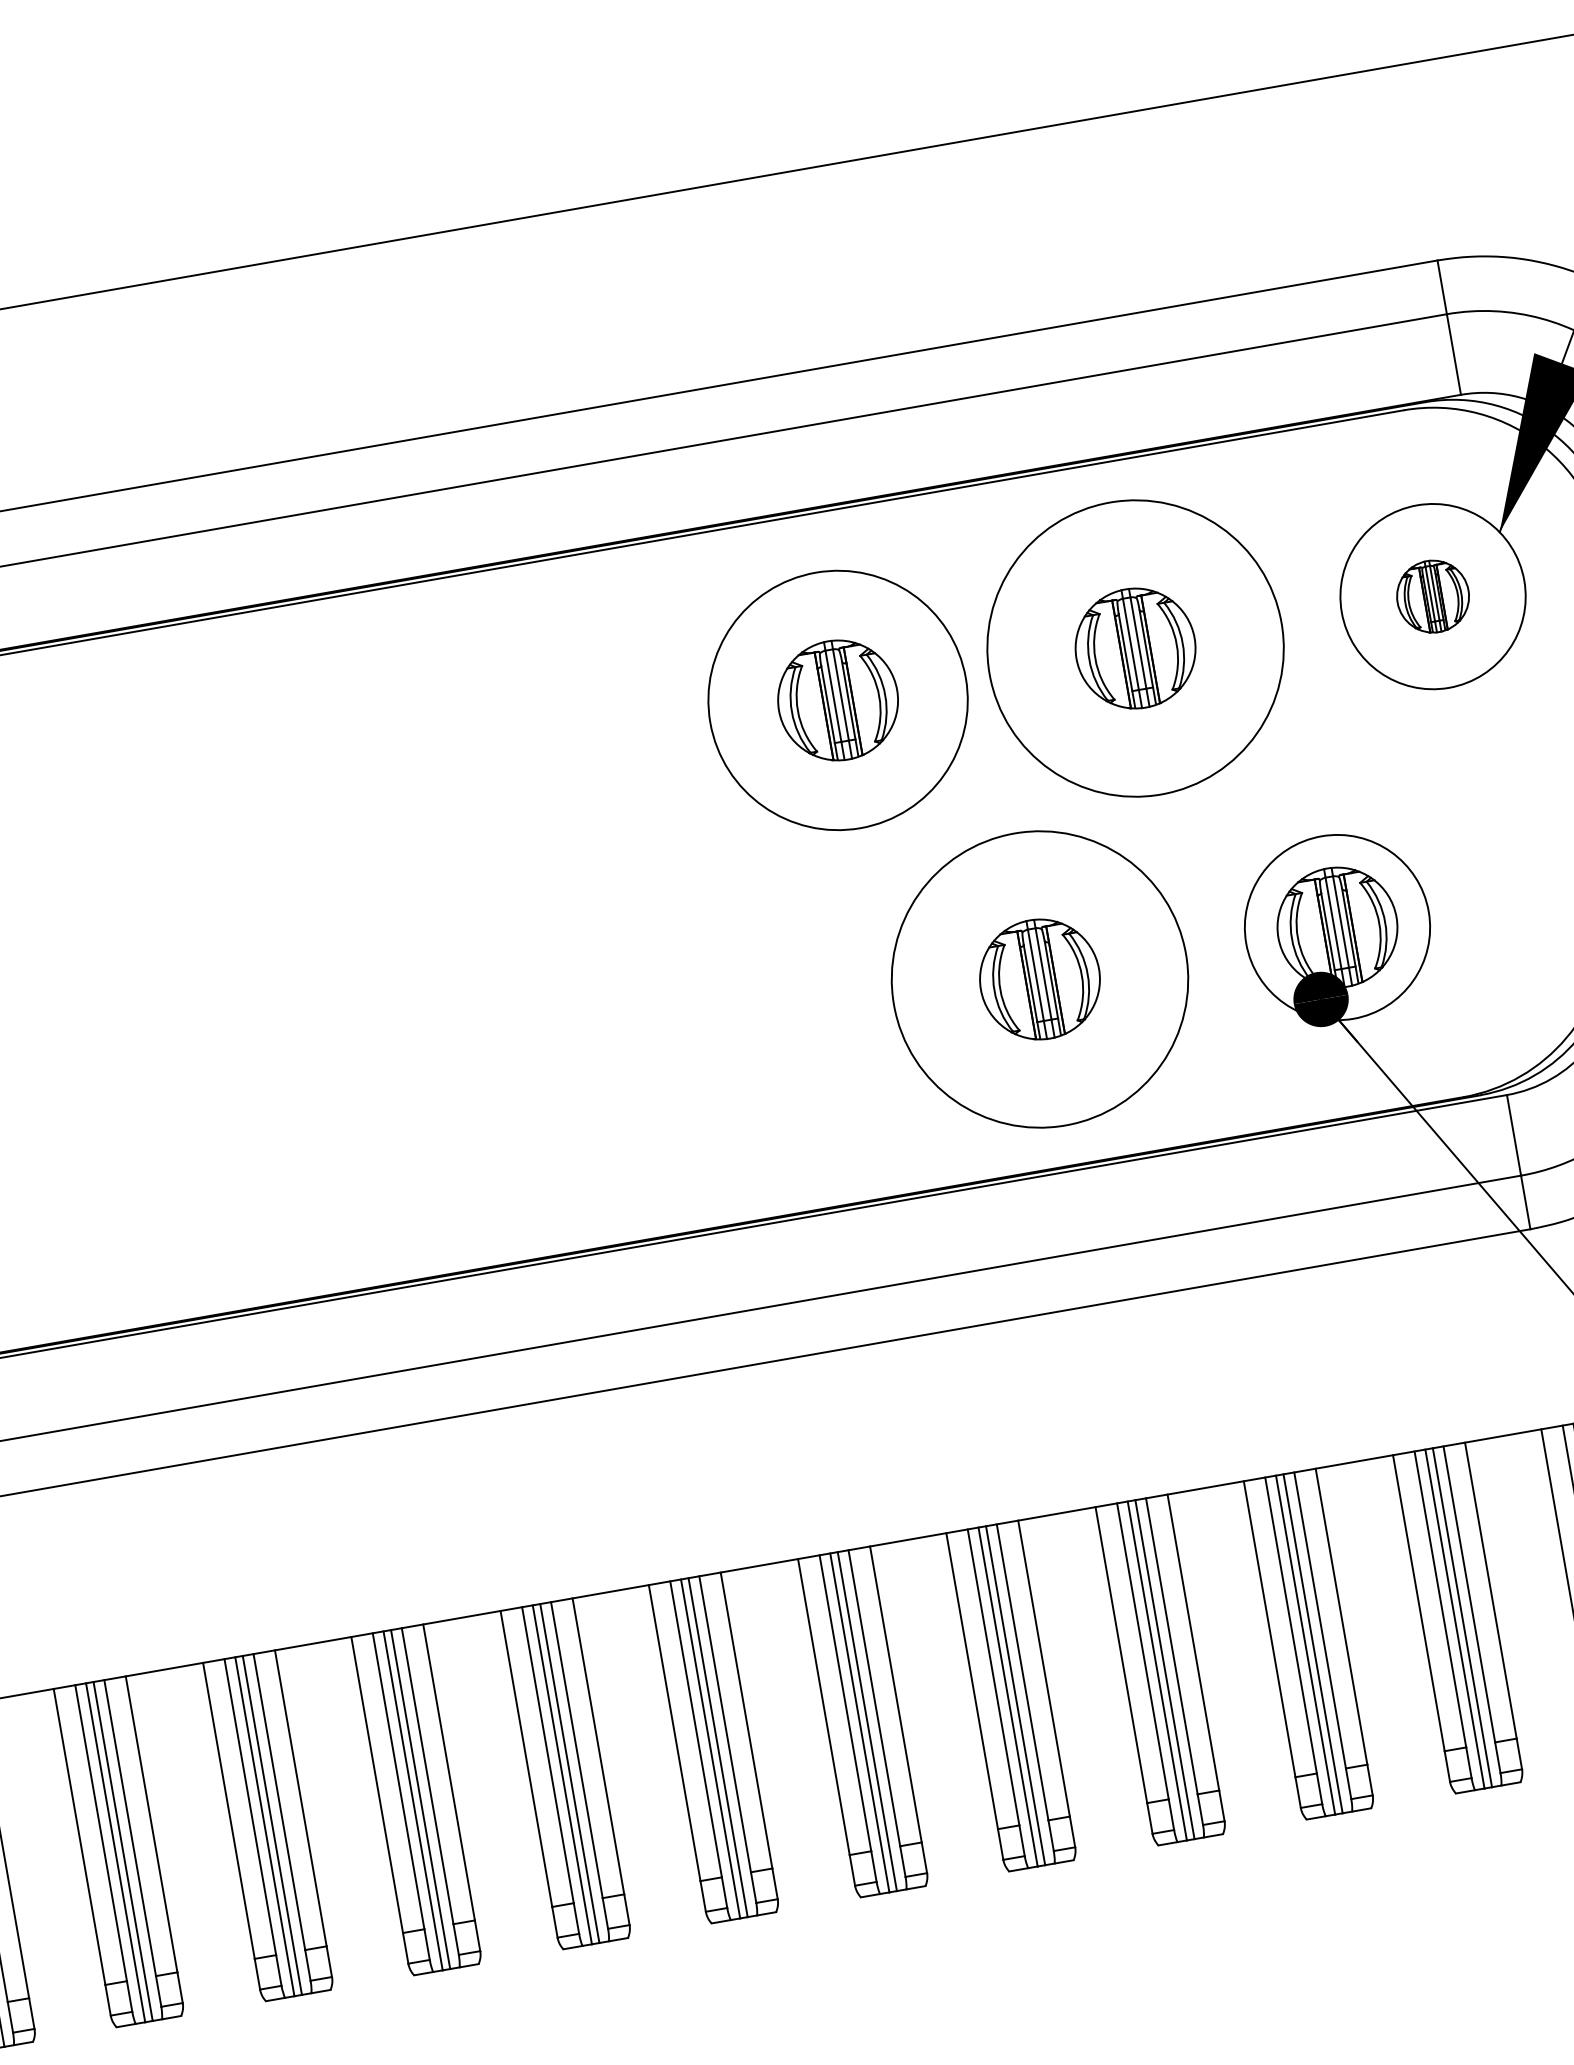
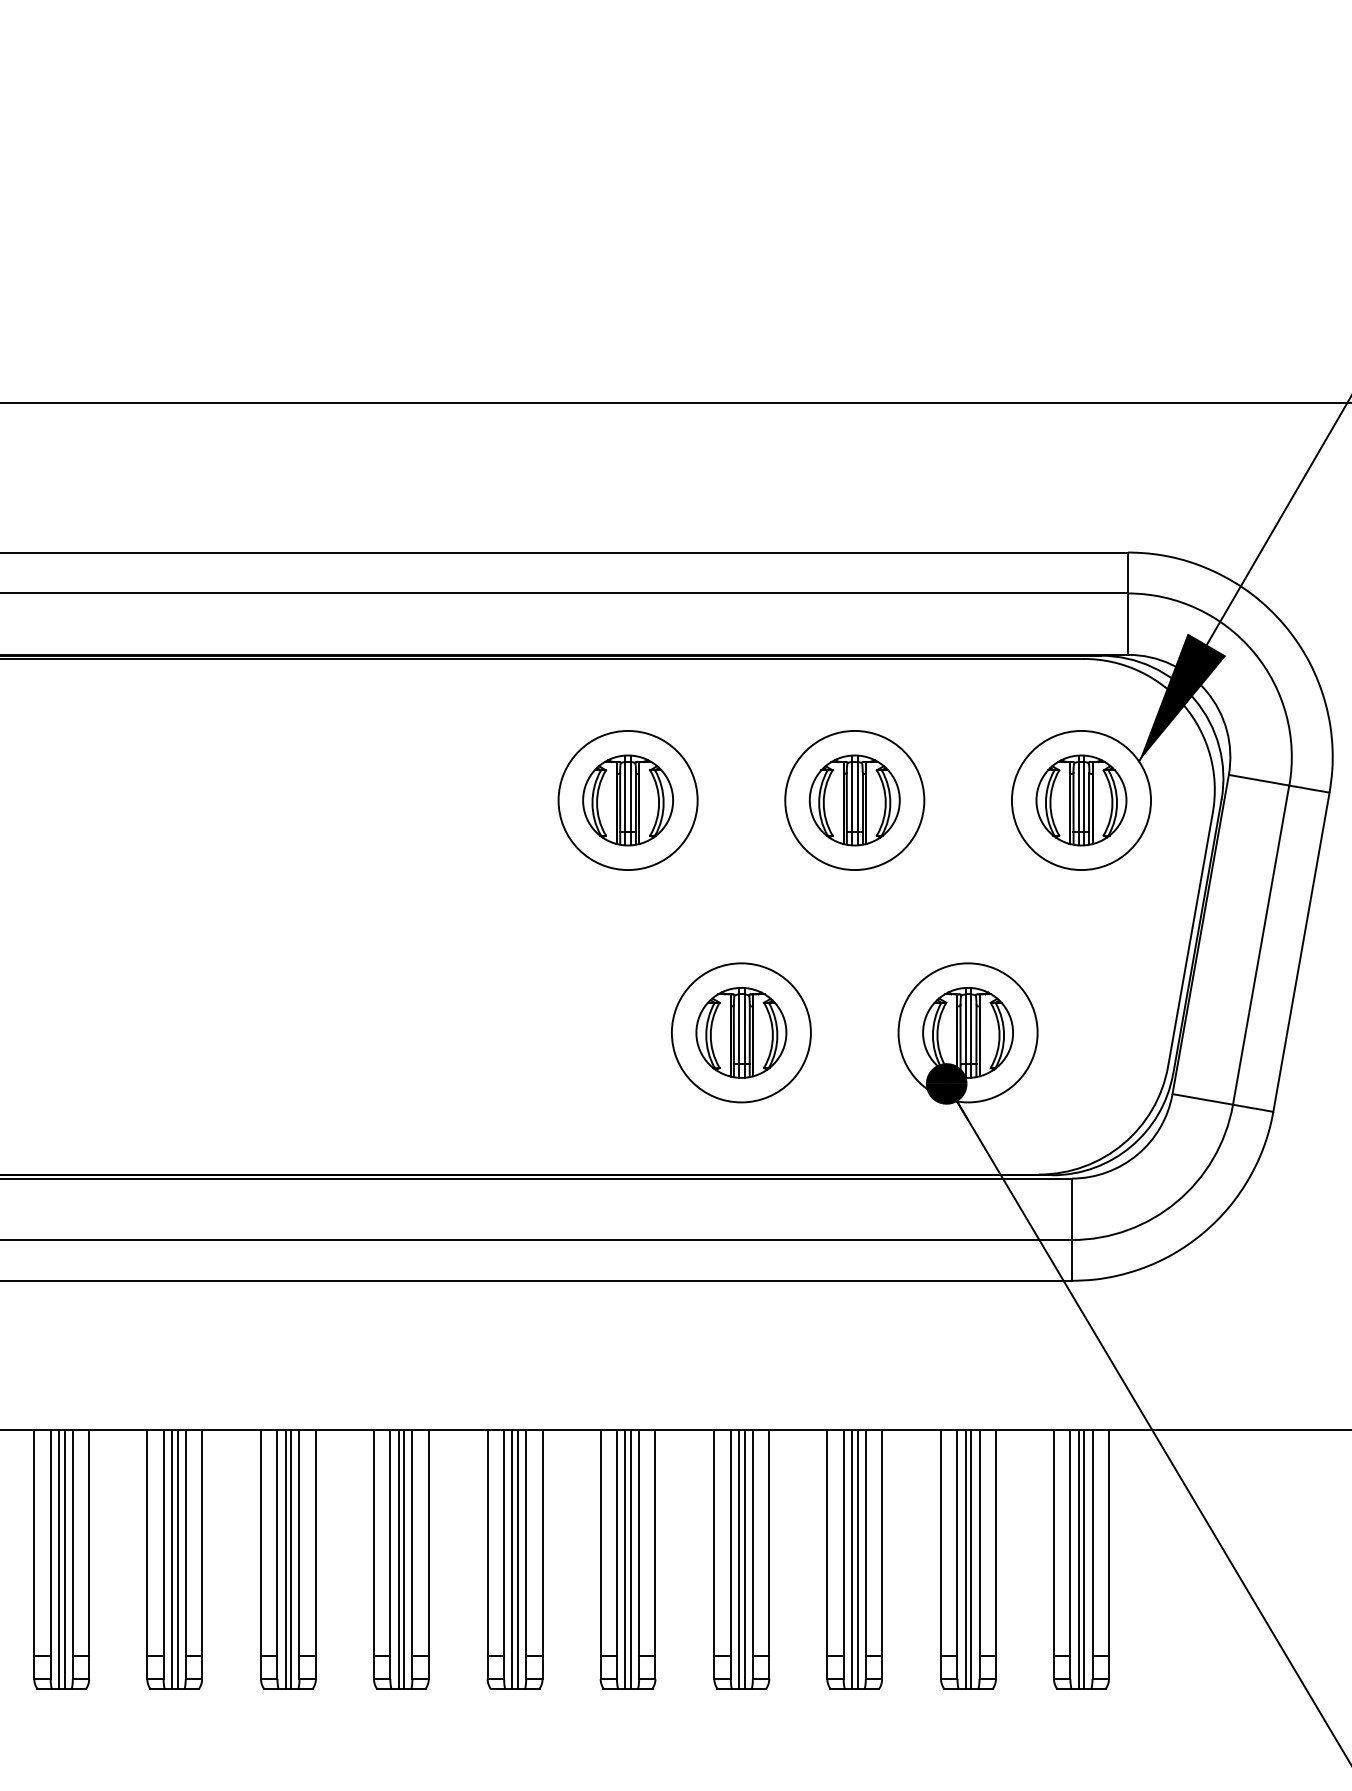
part: (1433, 596) -> (1081, 800), size x1.67
circle: (1135, 648) -> (854, 800), size x0.62
circle: (837, 700) -> (627, 800), size x0.71
circle: (1038, 979) -> (740, 1032), size x0.62

